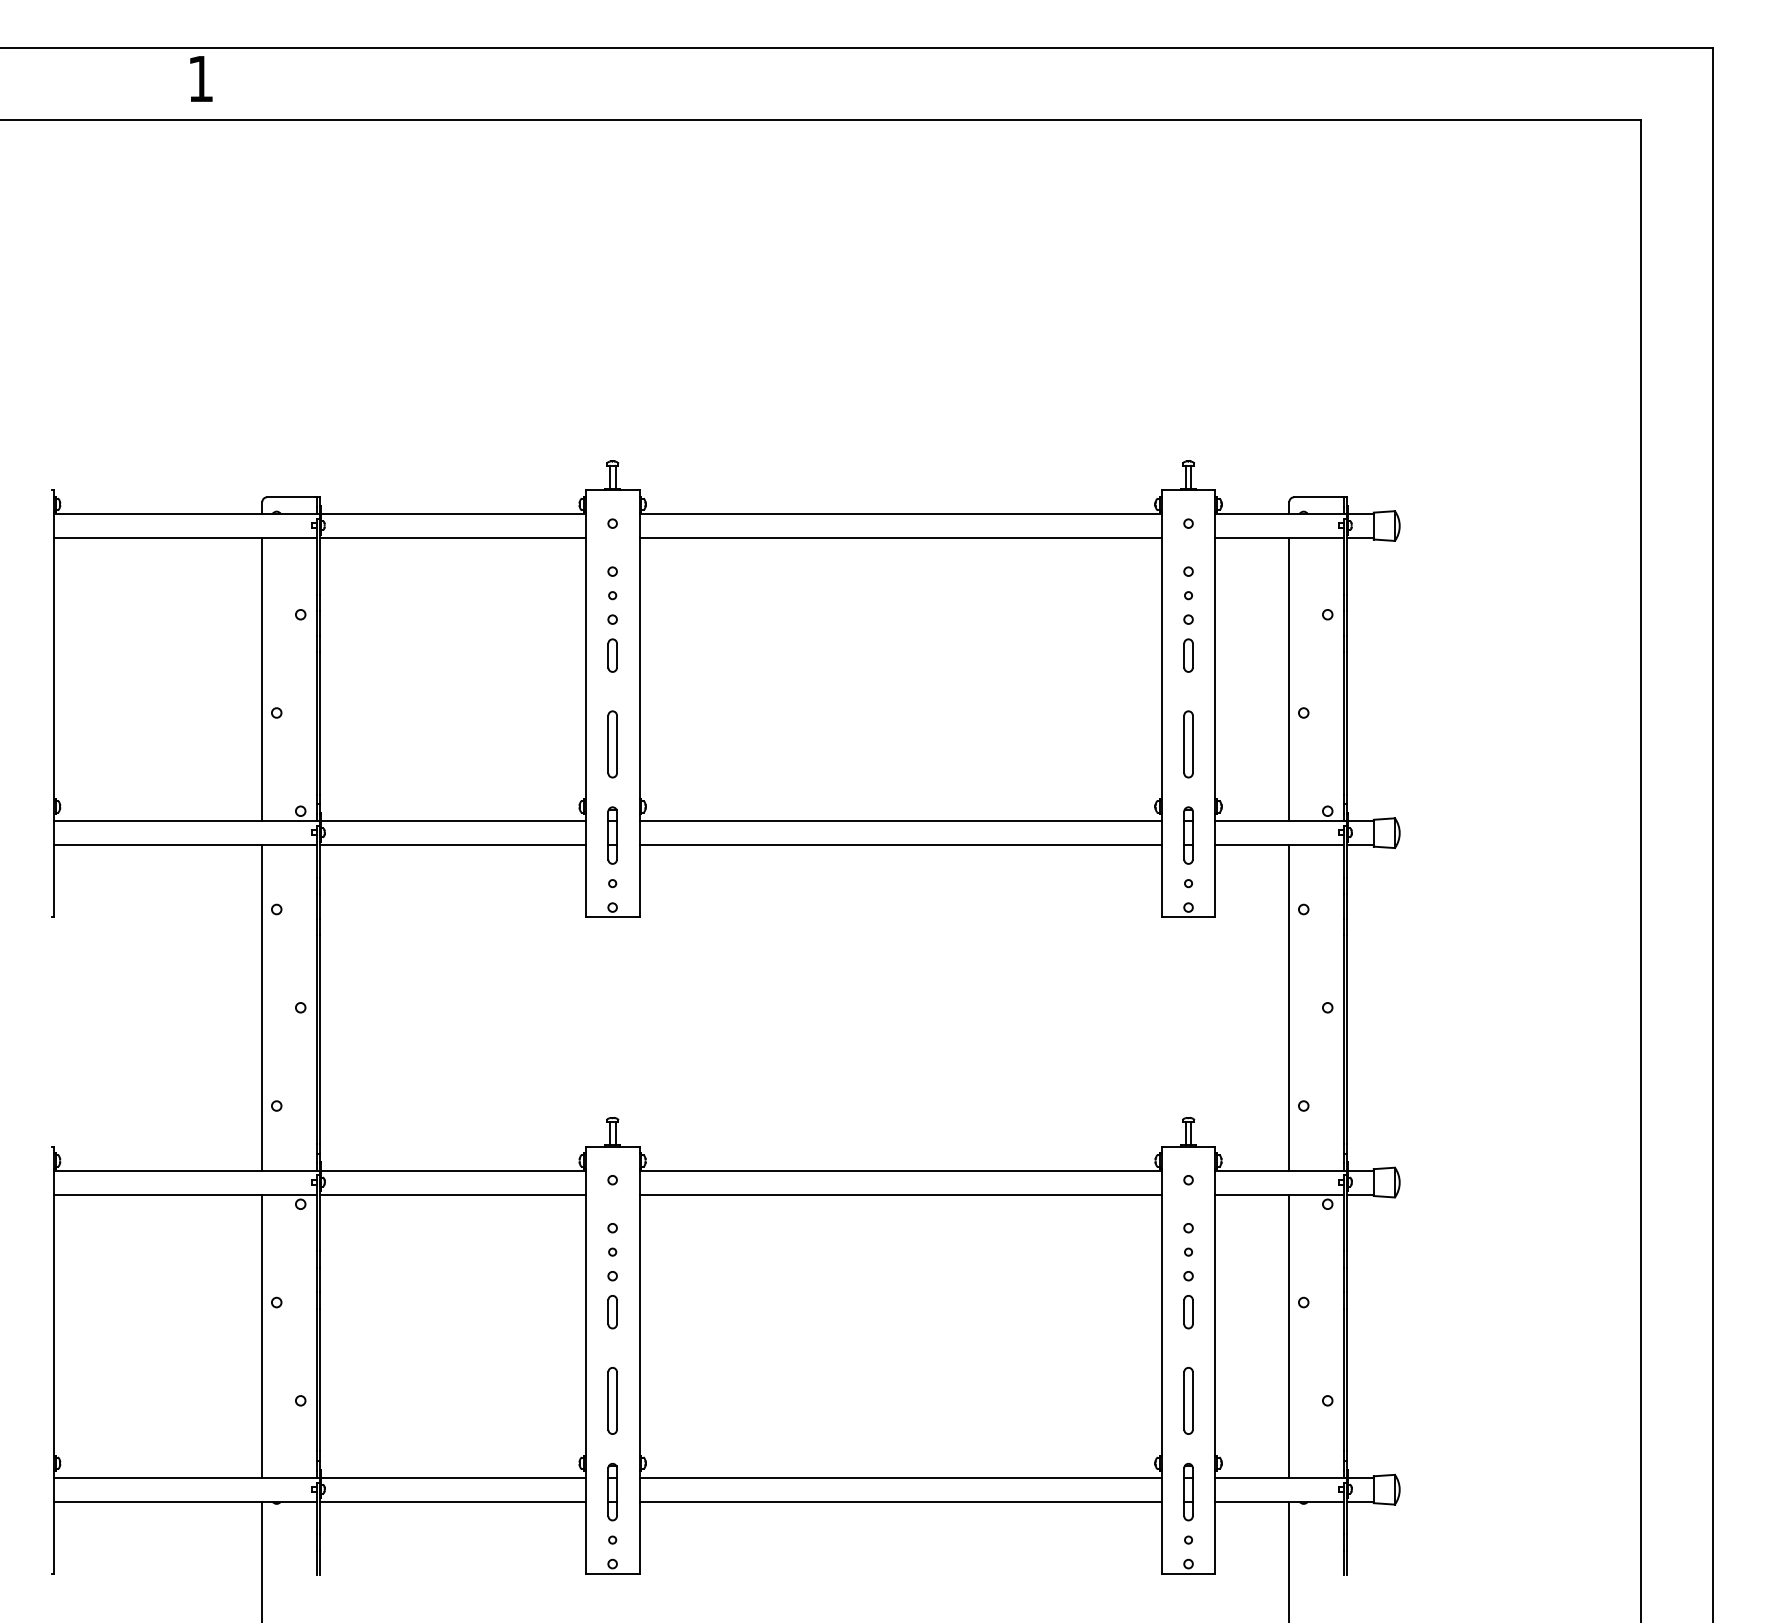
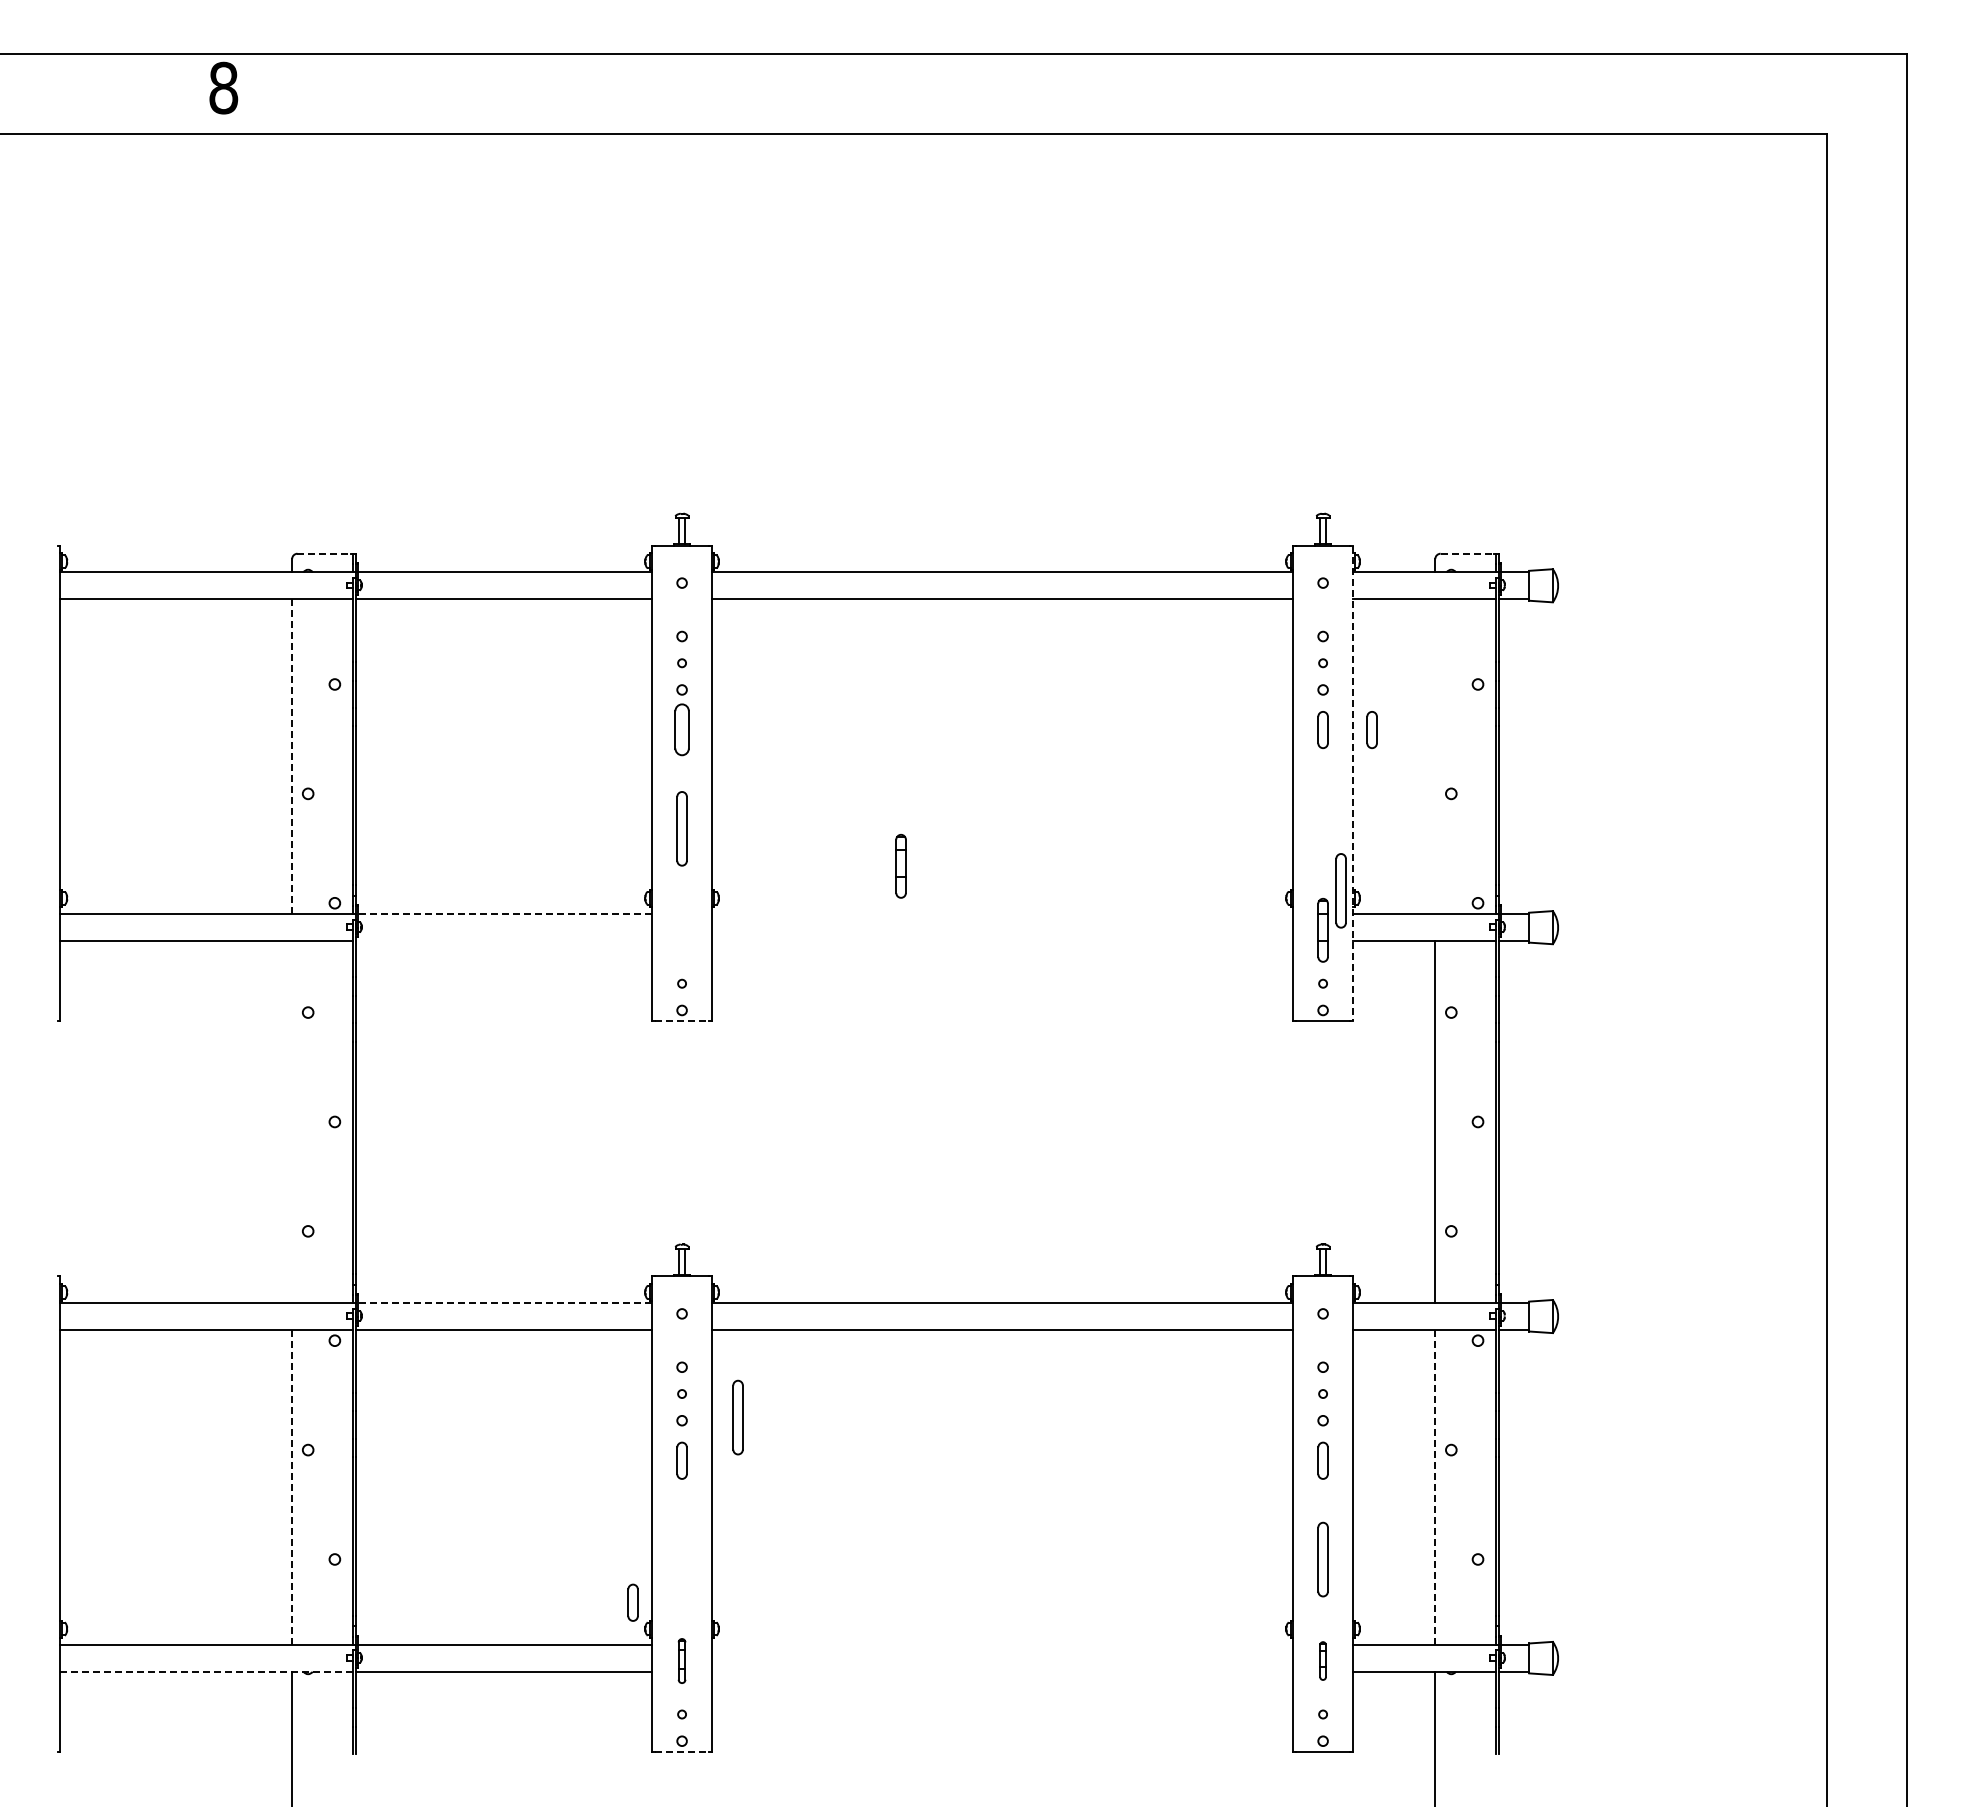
text: (200, 78) -> (223, 87), 1 -> 8
line: (291, 497) -> (324, 553), solid -> dashed
line: (1318, 497) -> (1467, 553), solid -> dashed
part: (612, 656) -> (681, 730), size x1.4
part: (1232, 656) -> (1371, 730), added
line: (262, 679) -> (292, 756), solid -> dashed
line: (1289, 679) -> (1435, 756), removed
line: (1215, 703) -> (1353, 783), solid -> dashed
part: (1188, 744) -> (1340, 890), moved
line: (453, 821) -> (504, 914), solid -> dashed
line: (900, 821) -> (1002, 914), removed
part: (612, 835) -> (900, 866), moved
line: (453, 845) -> (504, 941), removed
line: (900, 845) -> (1002, 941), removed
line: (613, 917) -> (682, 1021), solid -> dashed
line: (262, 1008) -> (292, 1122), removed
line: (453, 1170) -> (504, 1303), solid -> dashed
line: (262, 1336) -> (292, 1487), solid -> dashed
line: (1289, 1336) -> (1435, 1487), solid -> dashed
part: (612, 1400) -> (737, 1417), moved
part: (568, 1439) -> (632, 1602), added
line: (900, 1478) -> (1002, 1645), removed
part: (612, 1491) -> (681, 1660), size x0.7
part: (1188, 1491) -> (1322, 1660), size x0.6
line: (186, 1501) -> (207, 1671), solid -> dashed
line: (900, 1501) -> (1002, 1671), removed
line: (613, 1573) -> (682, 1751), solid -> dashed

